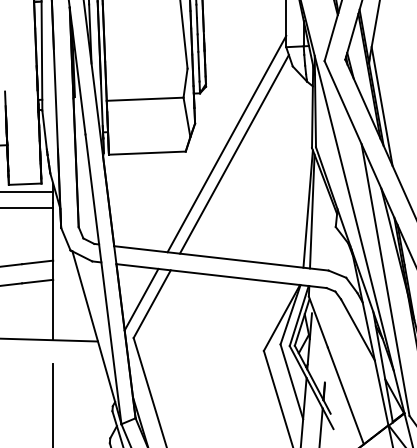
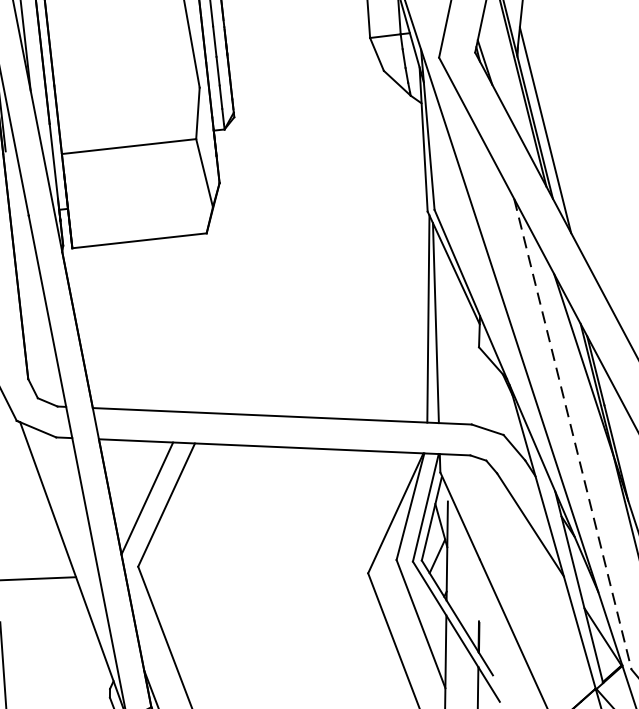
line: (226, 143) -> (277, 214), removed
line: (233, 154) -> (290, 232), removed
line: (385, 280) -> (572, 434), solid -> dashed

